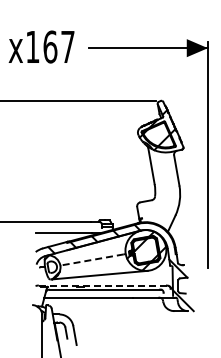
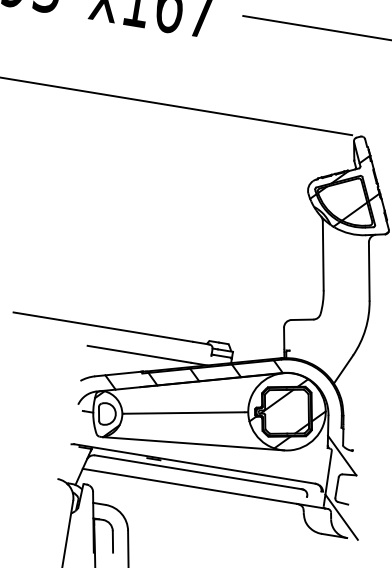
line: (92, 259) -> (184, 412), dashed -> solid
line: (102, 285) -> (195, 463), dashed -> solid

